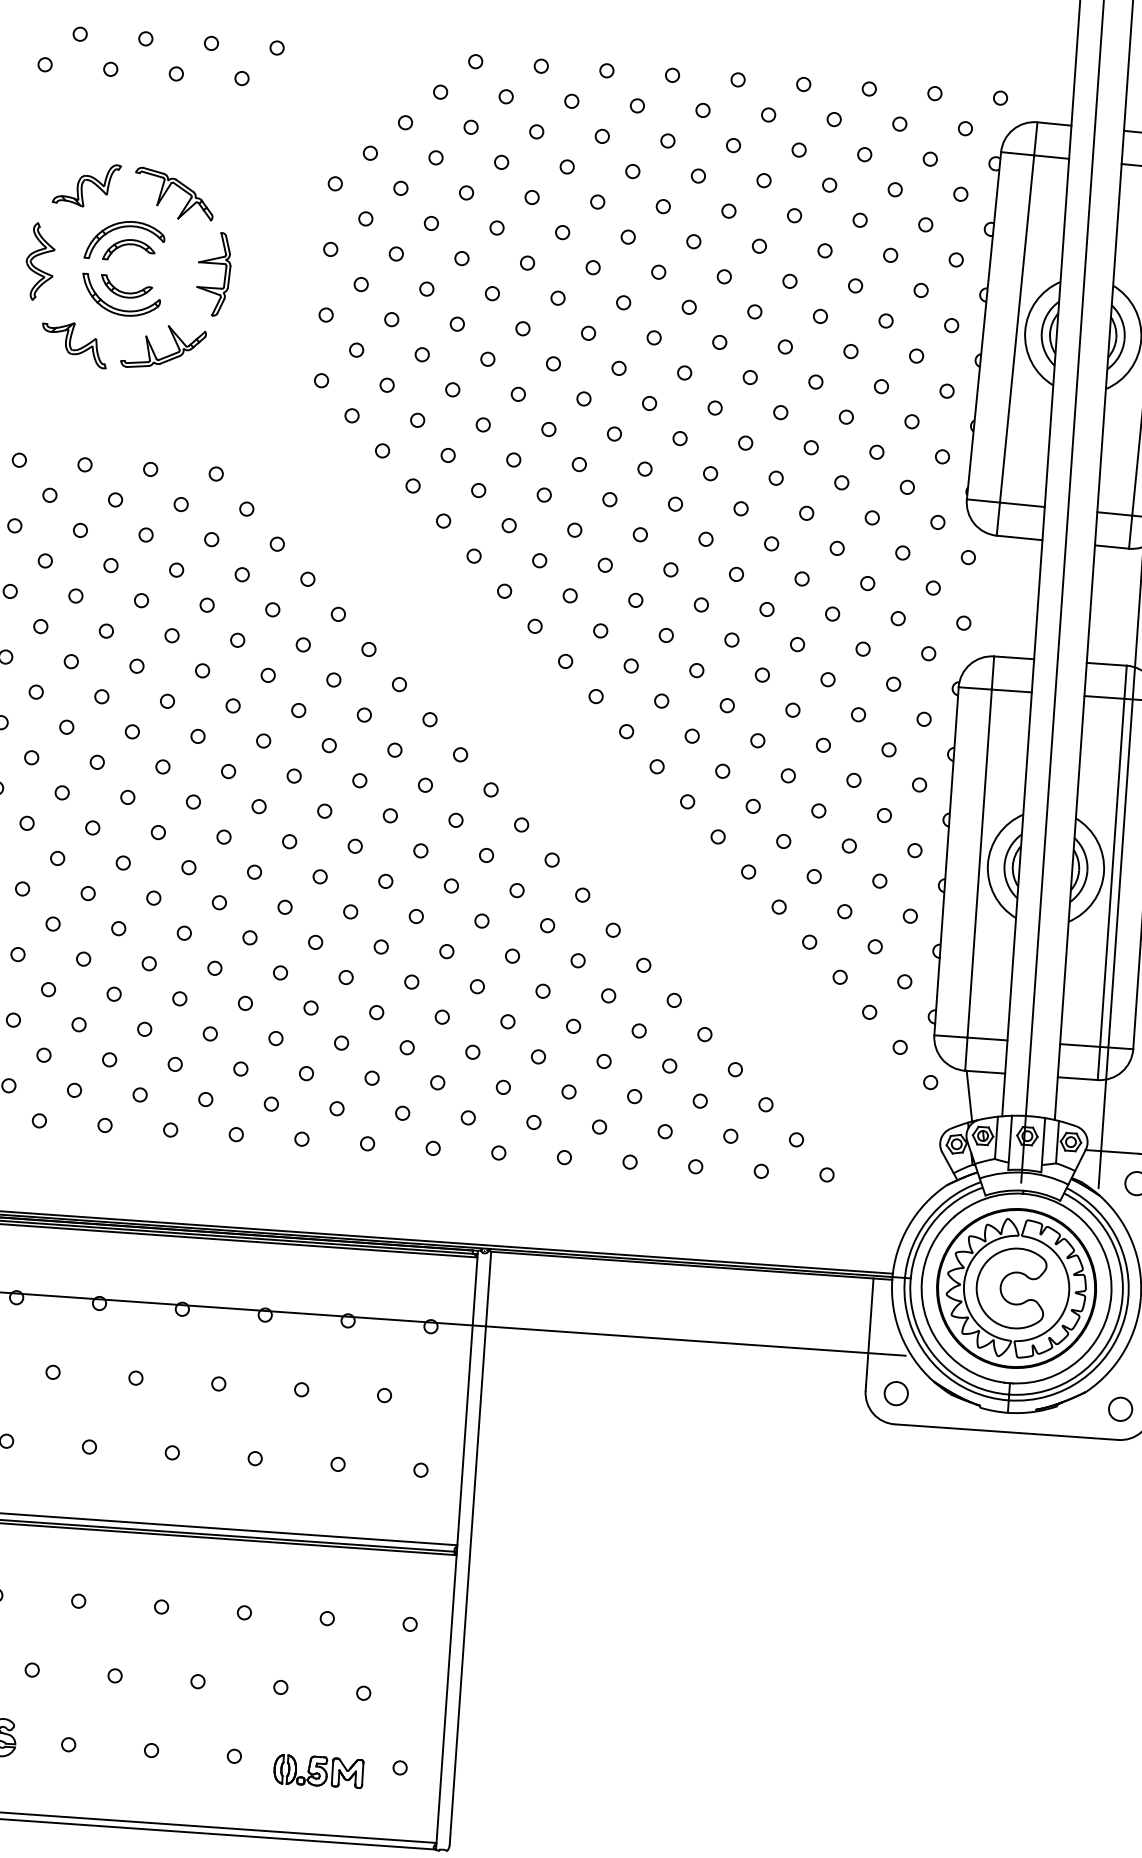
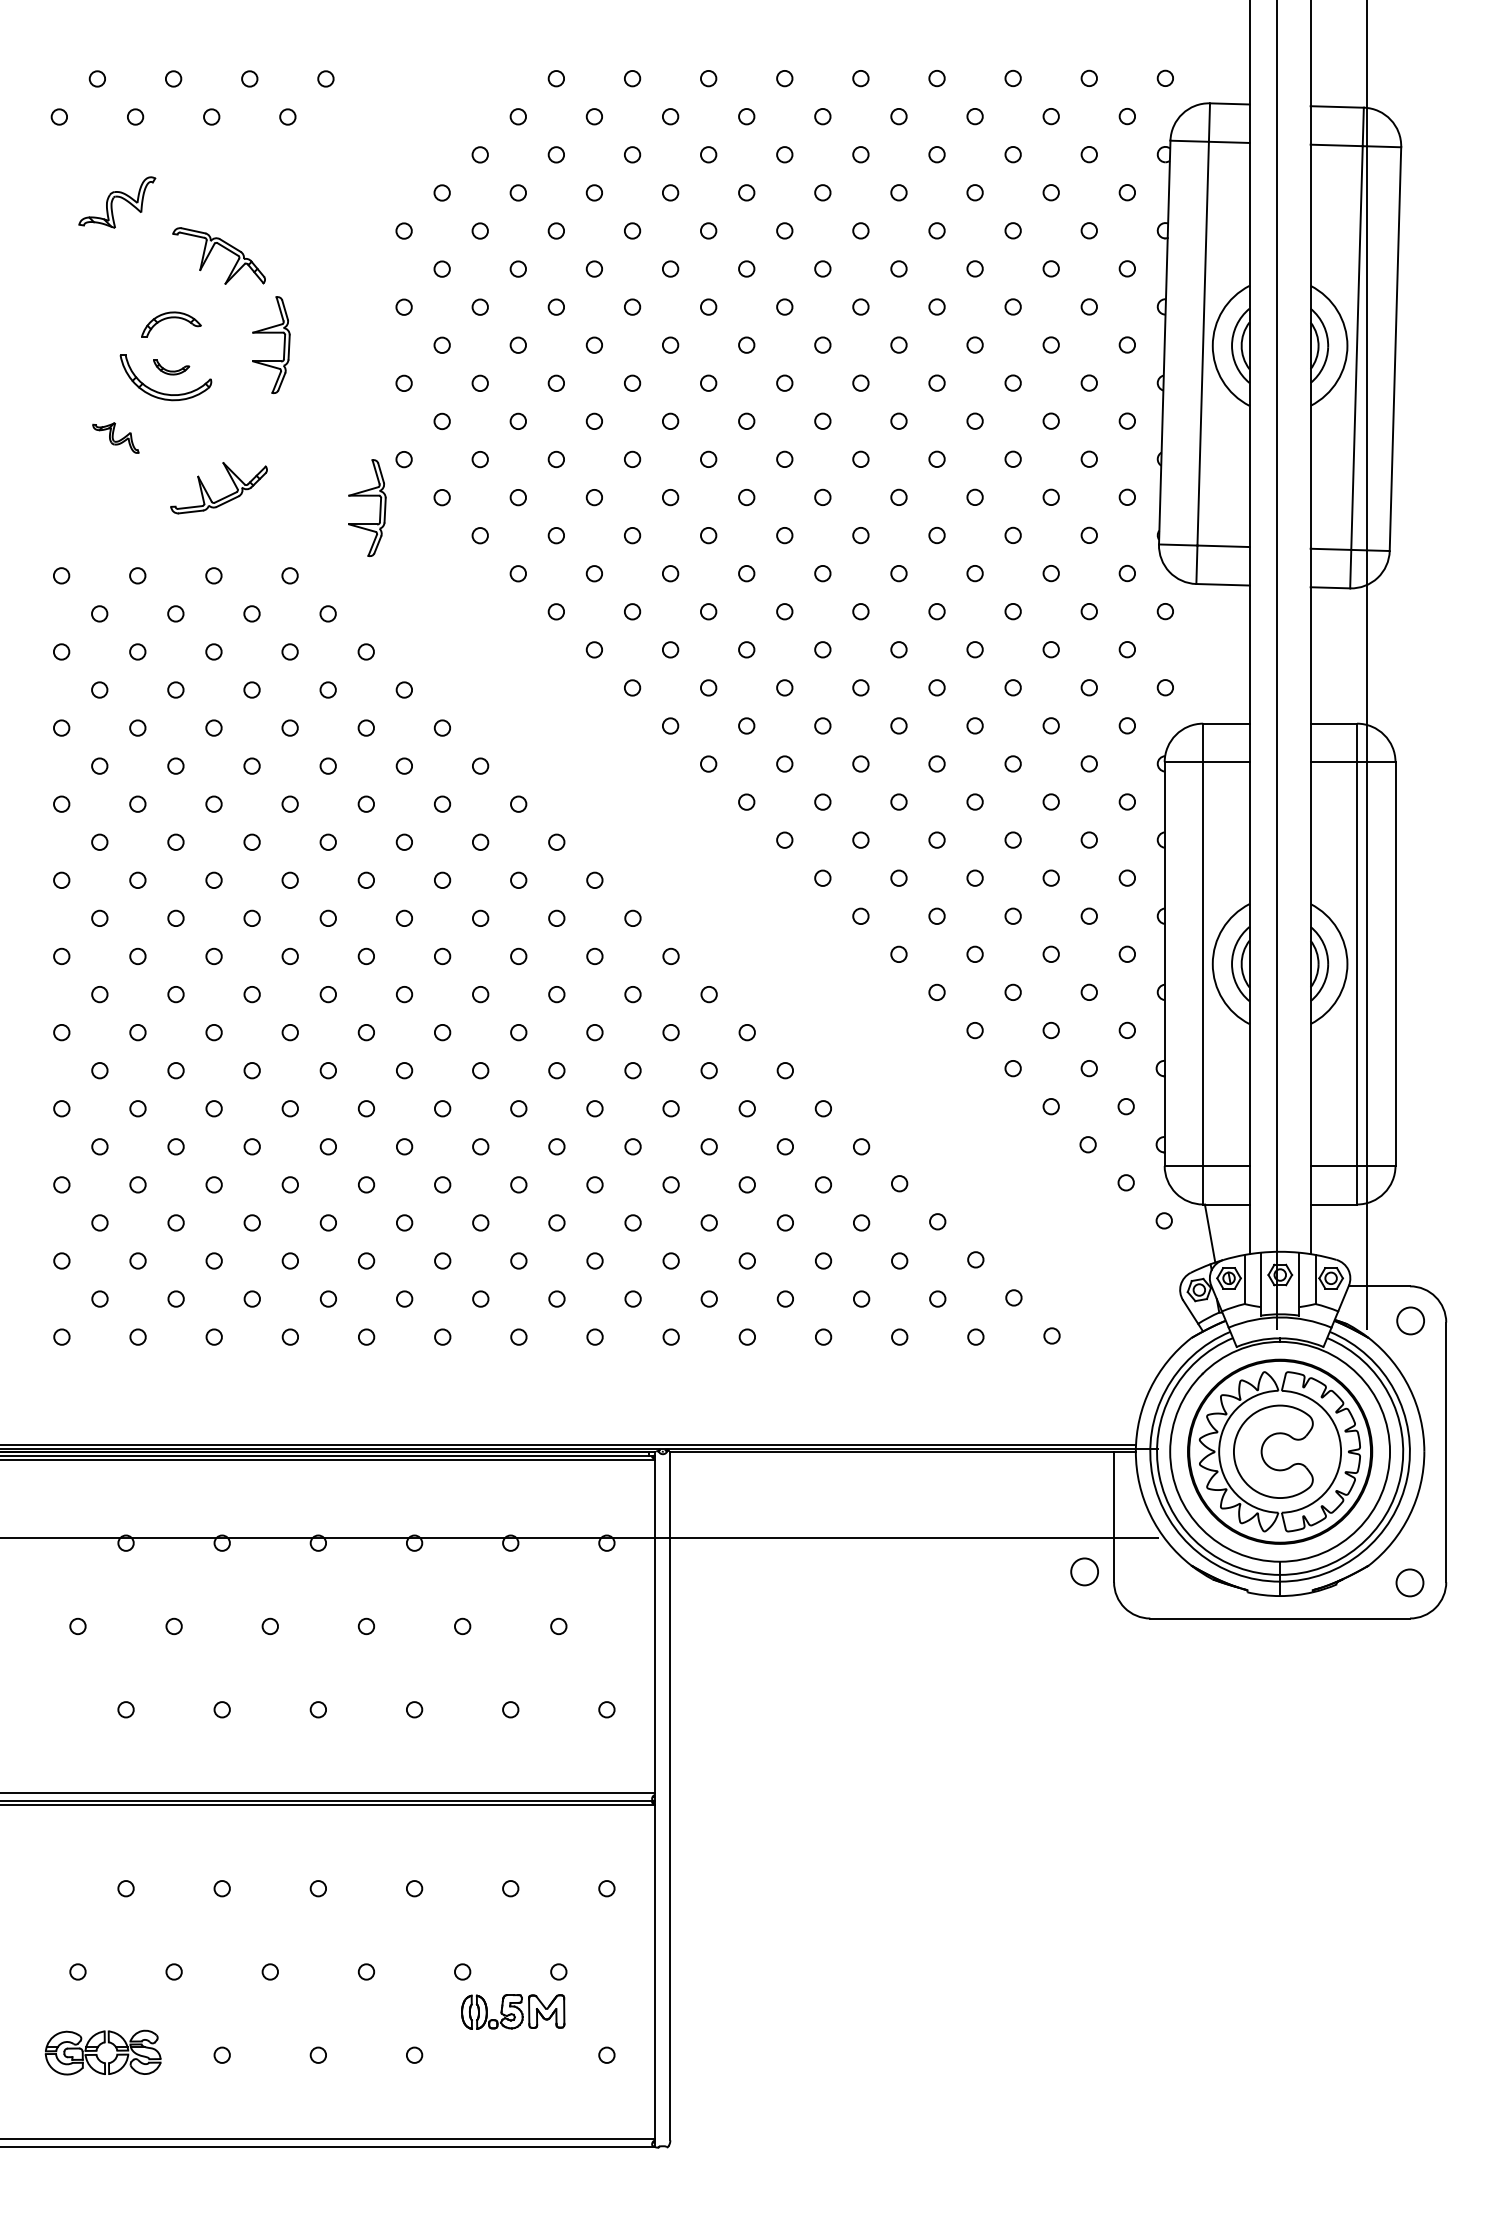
part: (87, 185) -> (117, 202), moved
part: (122, 228) -> (161, 299), removed
part: (37, 256) -> (66, 338), removed
part: (126, 287) -> (171, 367), size x0.6
part: (74, 344) -> (115, 437), size x0.6
part: (166, 355) -> (223, 497), moved
part: (287, 410) -> (367, 496), added
circle: (896, 1393) -> (1084, 1571), moved
part: (319, 1771) -> (513, 2011), moved

